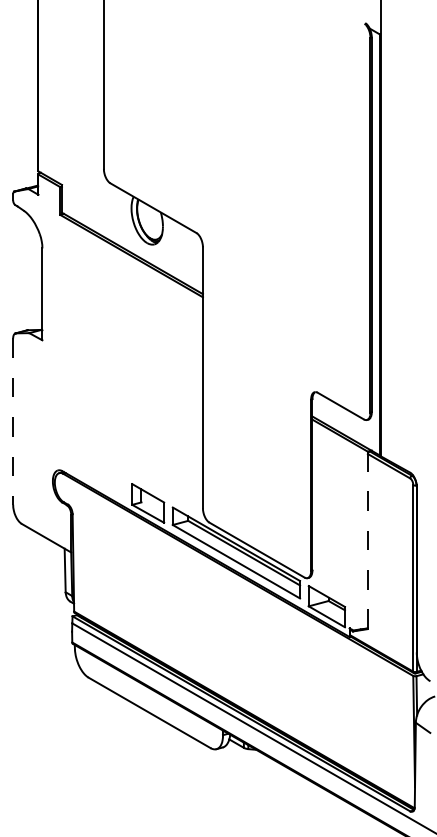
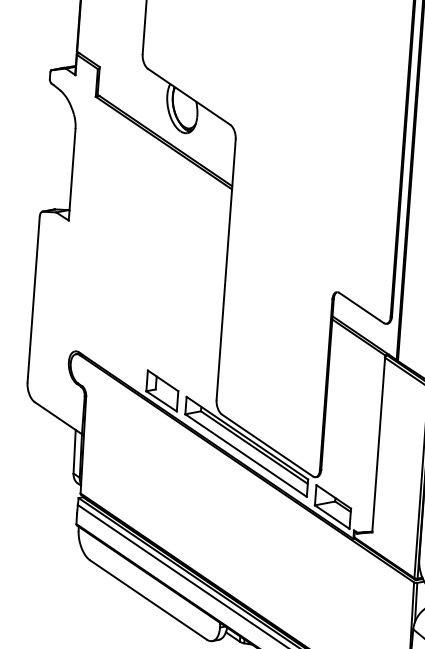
line: (13, 422) -> (33, 300), dashed -> solid
line: (367, 540) -> (378, 444), dashed -> solid

